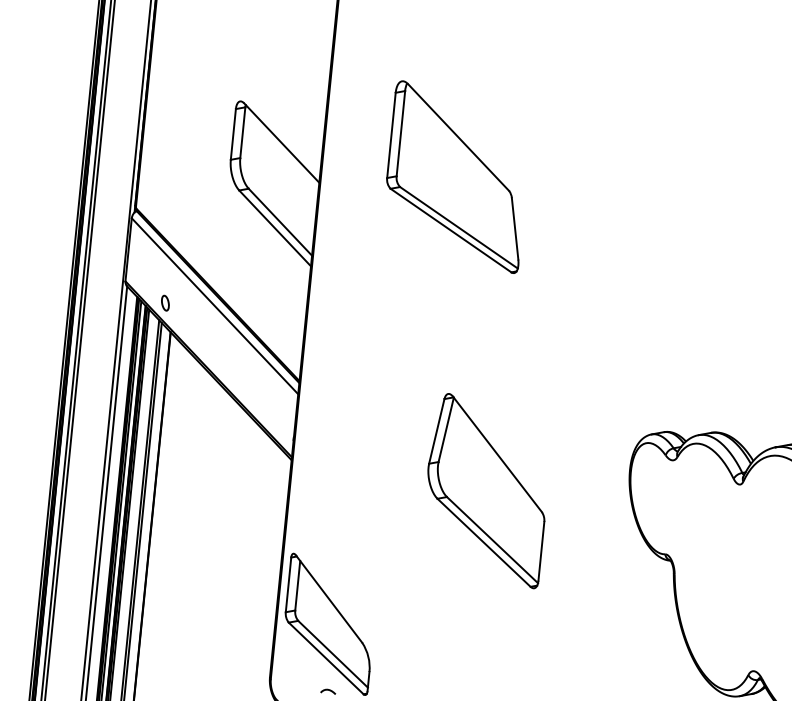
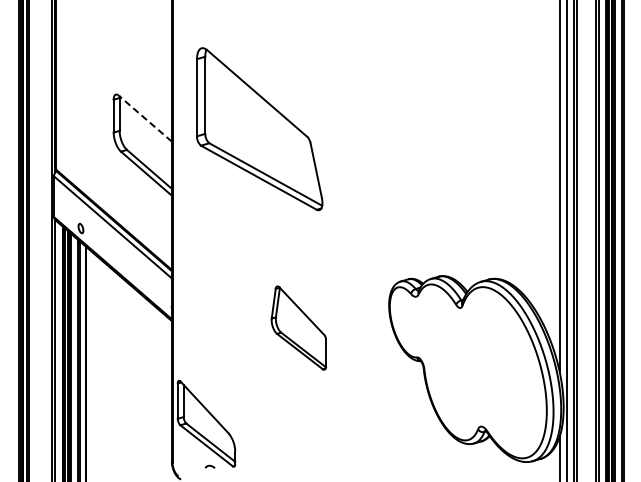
line: (280, 142) -> (144, 118), solid -> dashed
part: (456, 176) -> (259, 128), size x1.4
part: (486, 489) -> (298, 327), size x0.7

